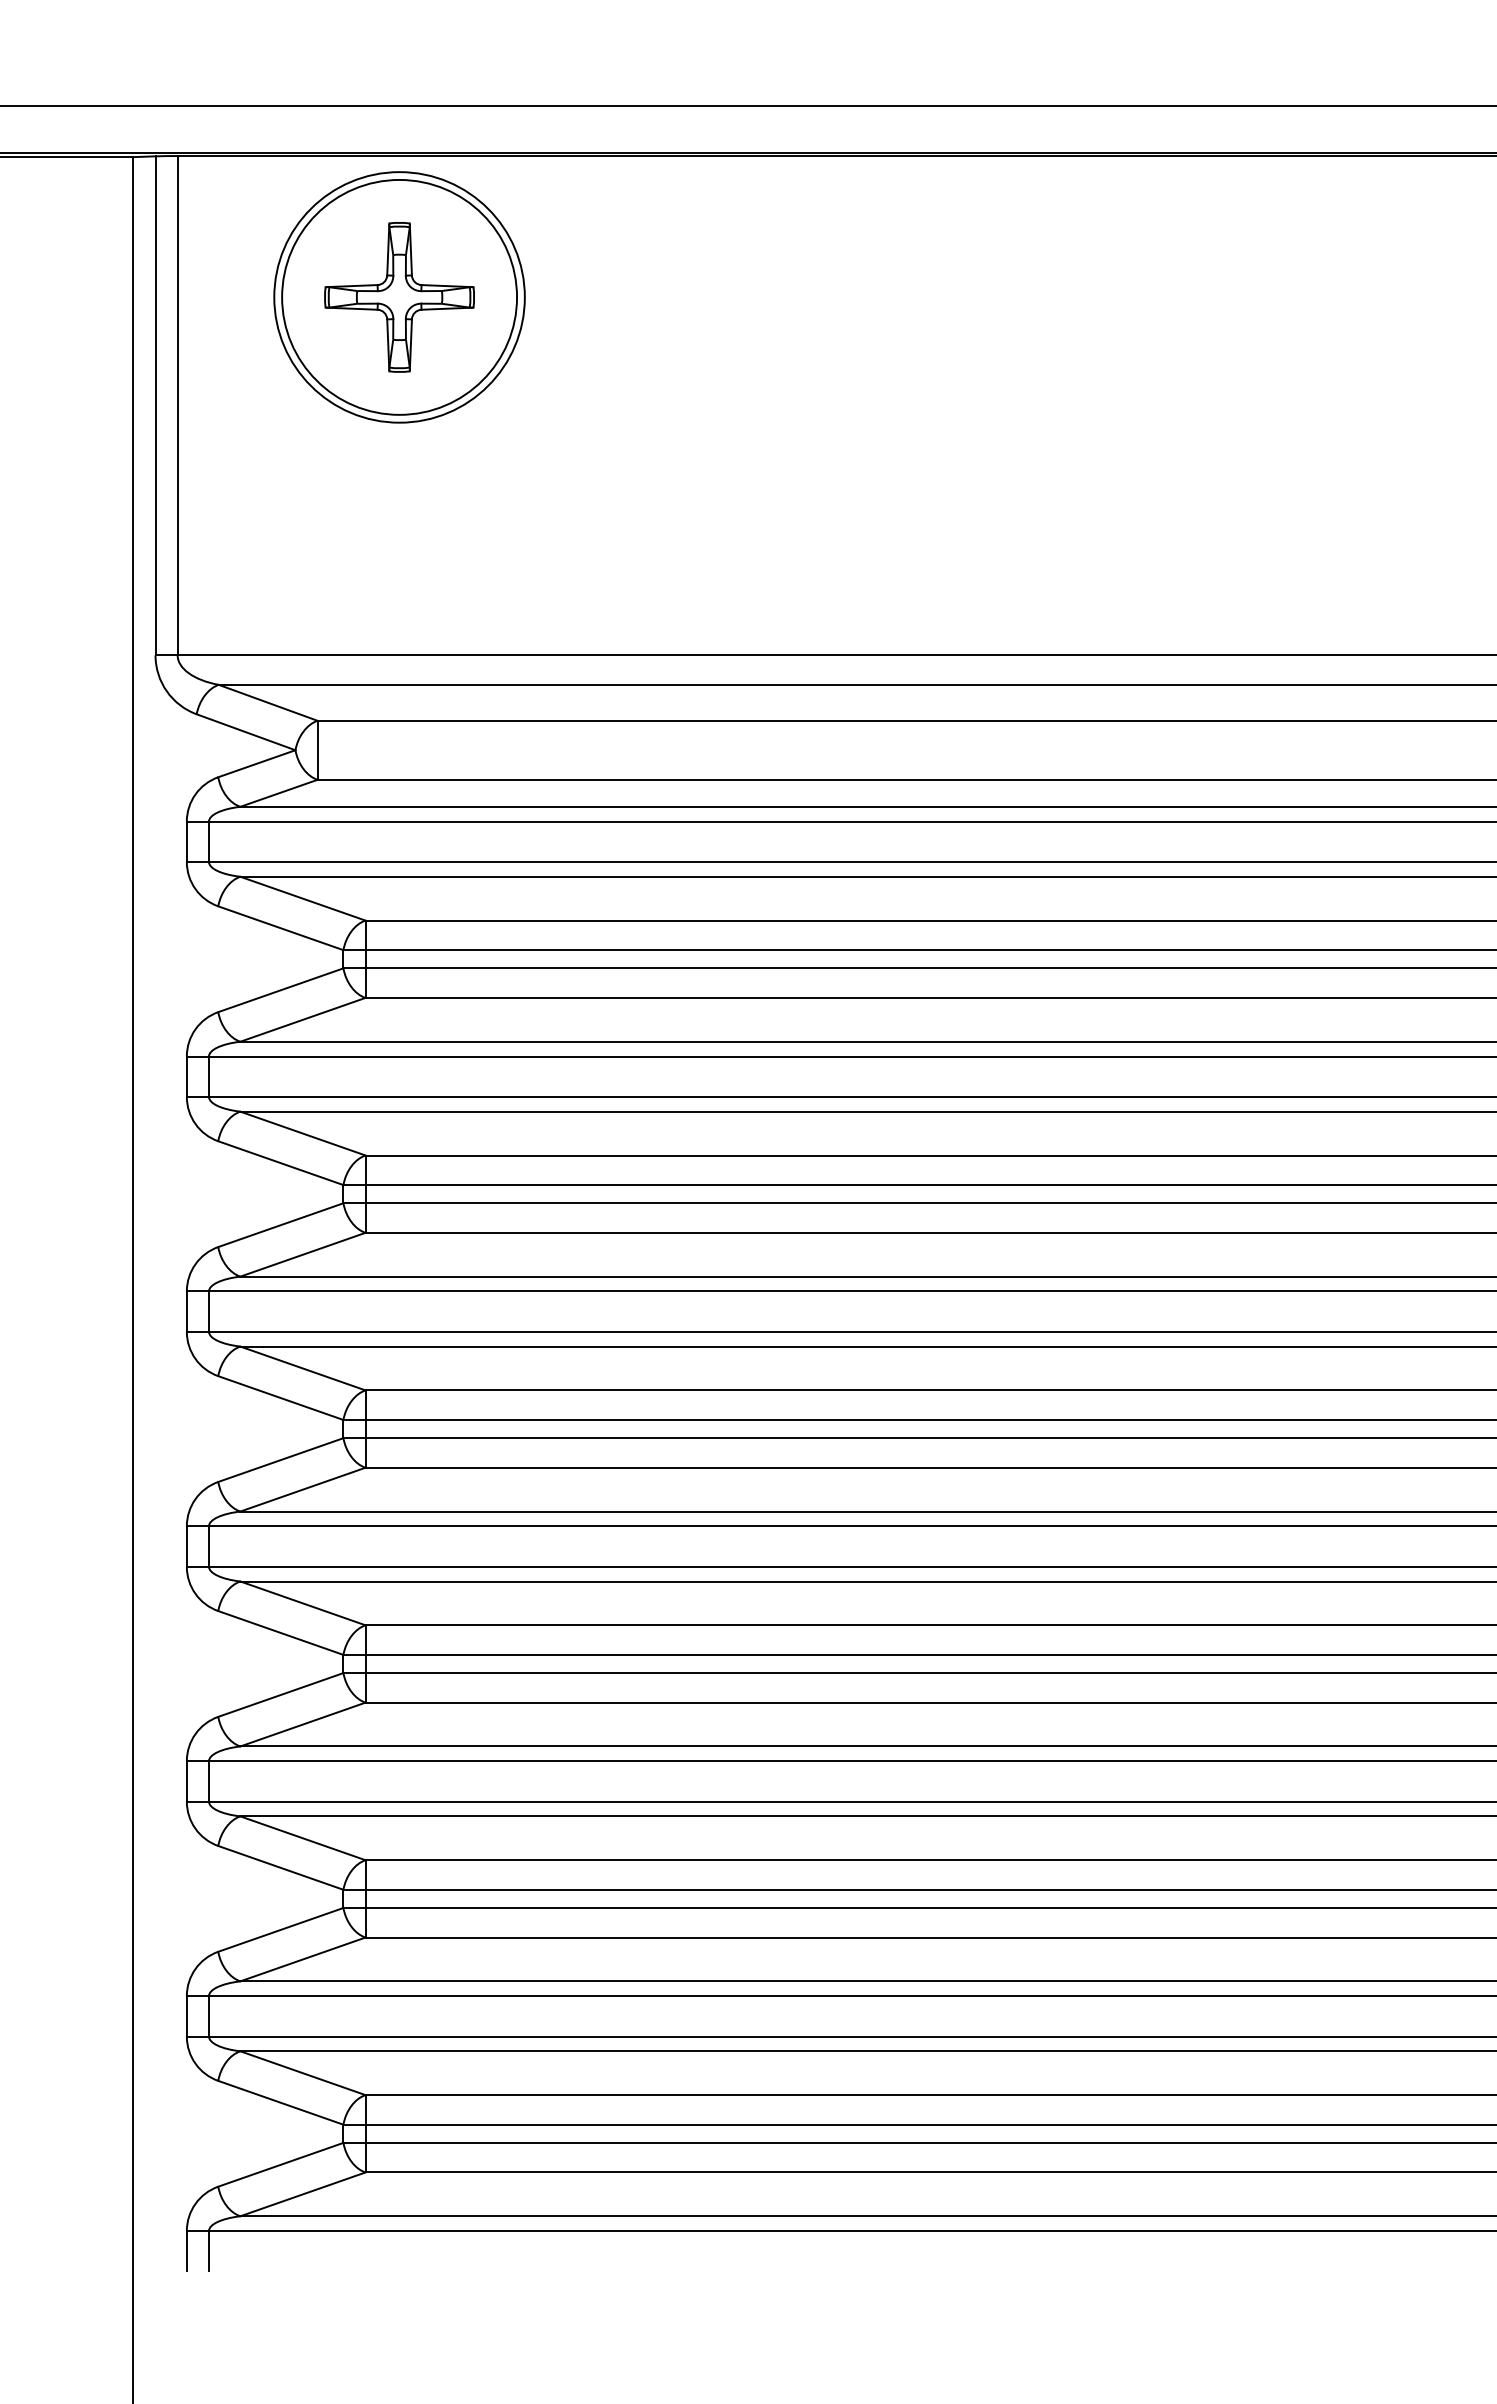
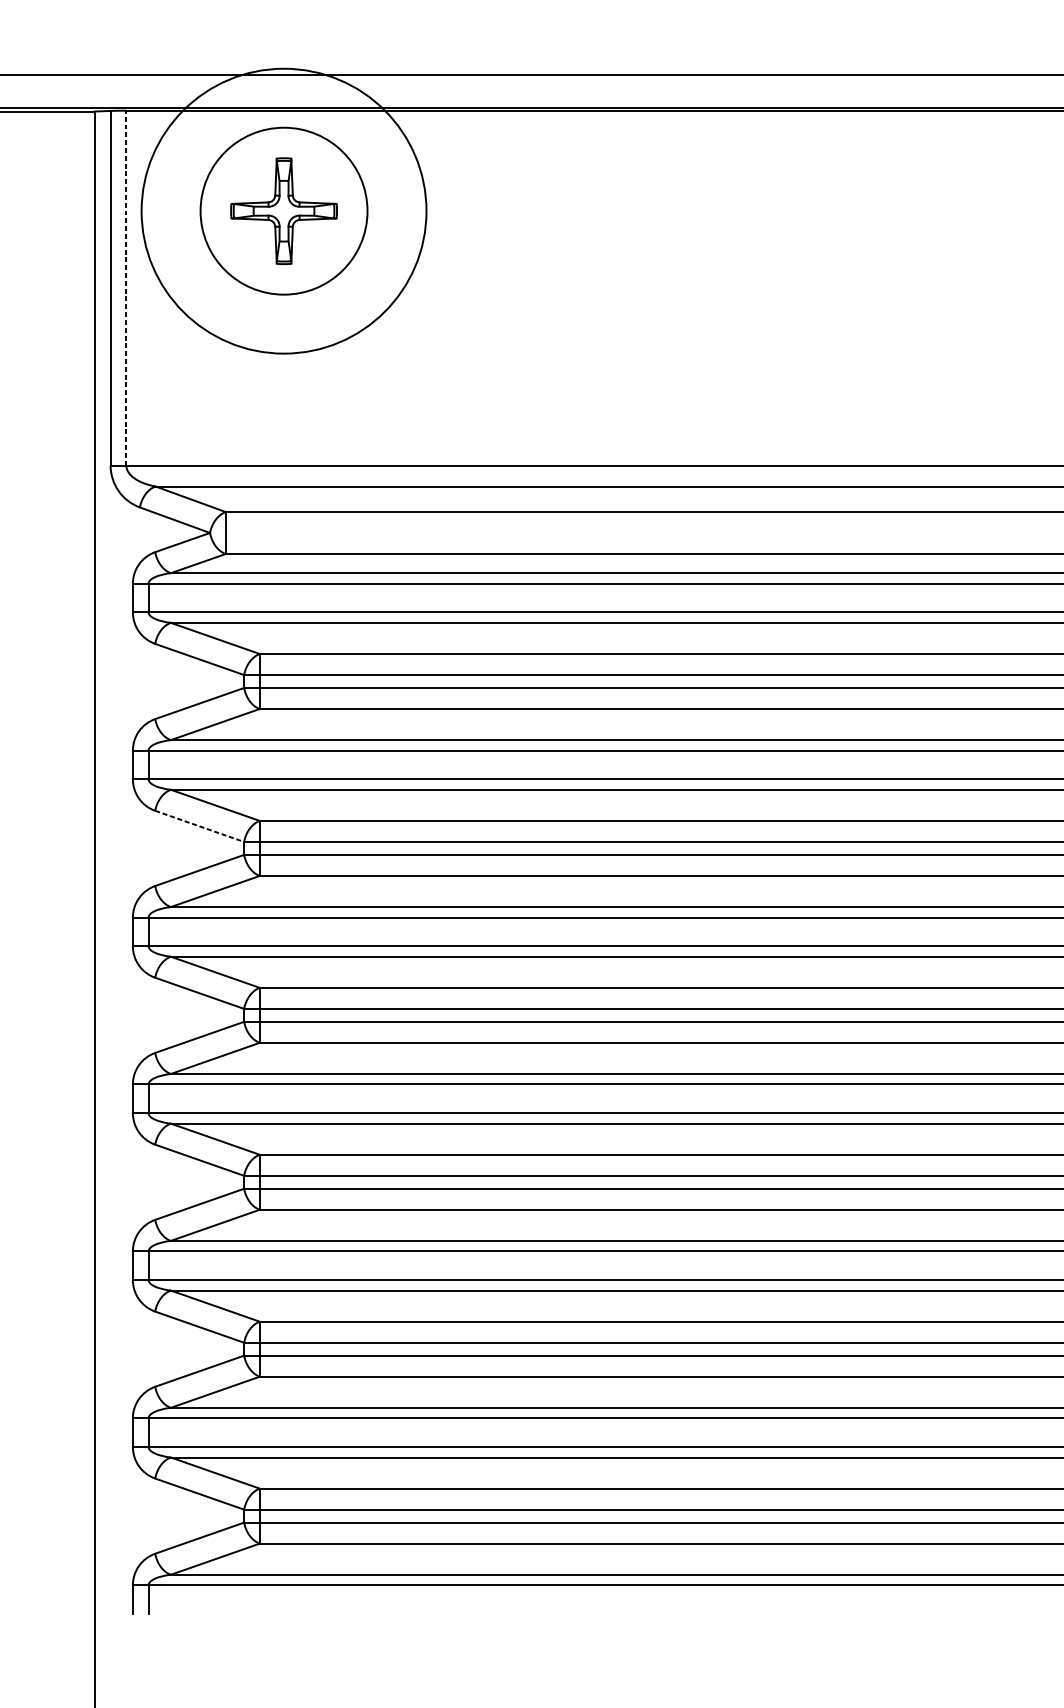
circle: (399, 297) -> (284, 211), size x1.6
line: (177, 405) -> (126, 288), solid -> dashed
line: (281, 1163) -> (200, 826), solid -> dashed

